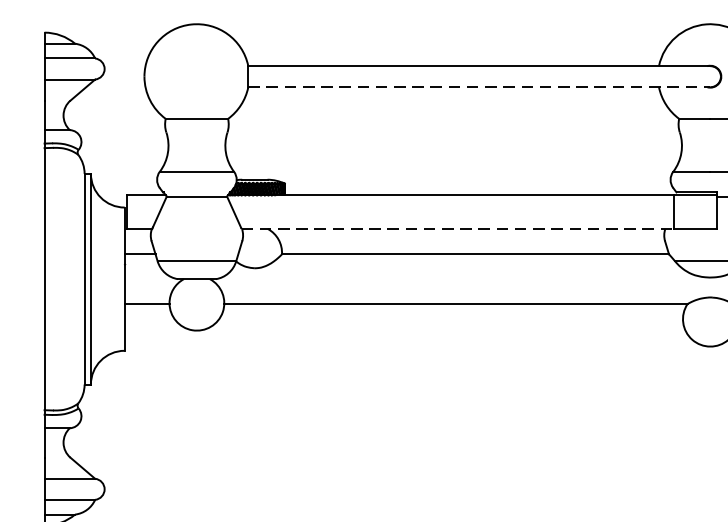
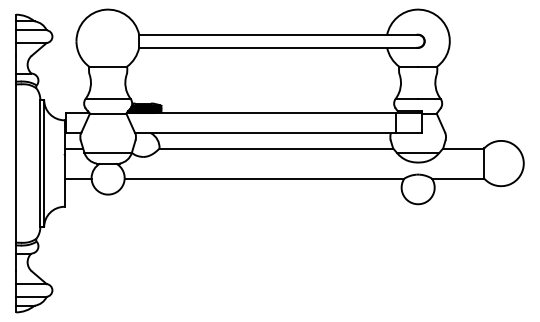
line: (479, 86) -> (278, 47), dashed -> solid
line: (457, 229) -> (265, 133), dashed -> solid

